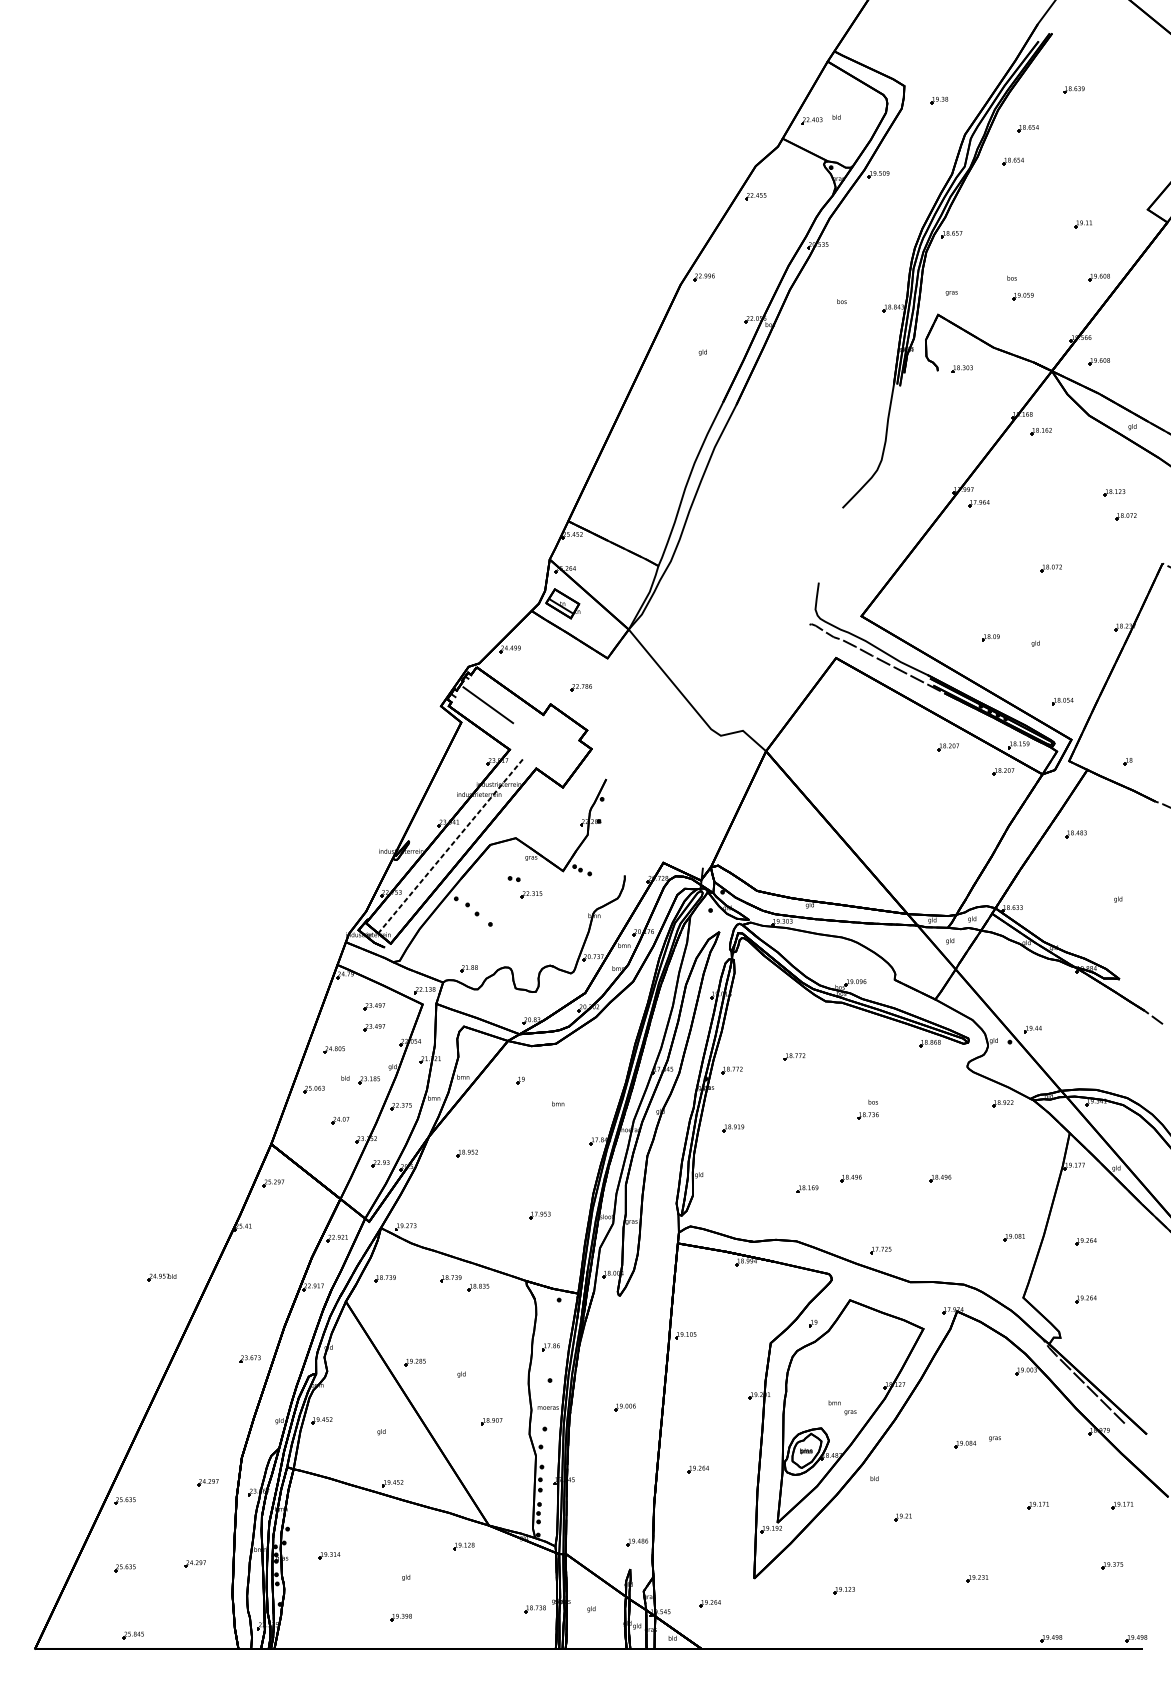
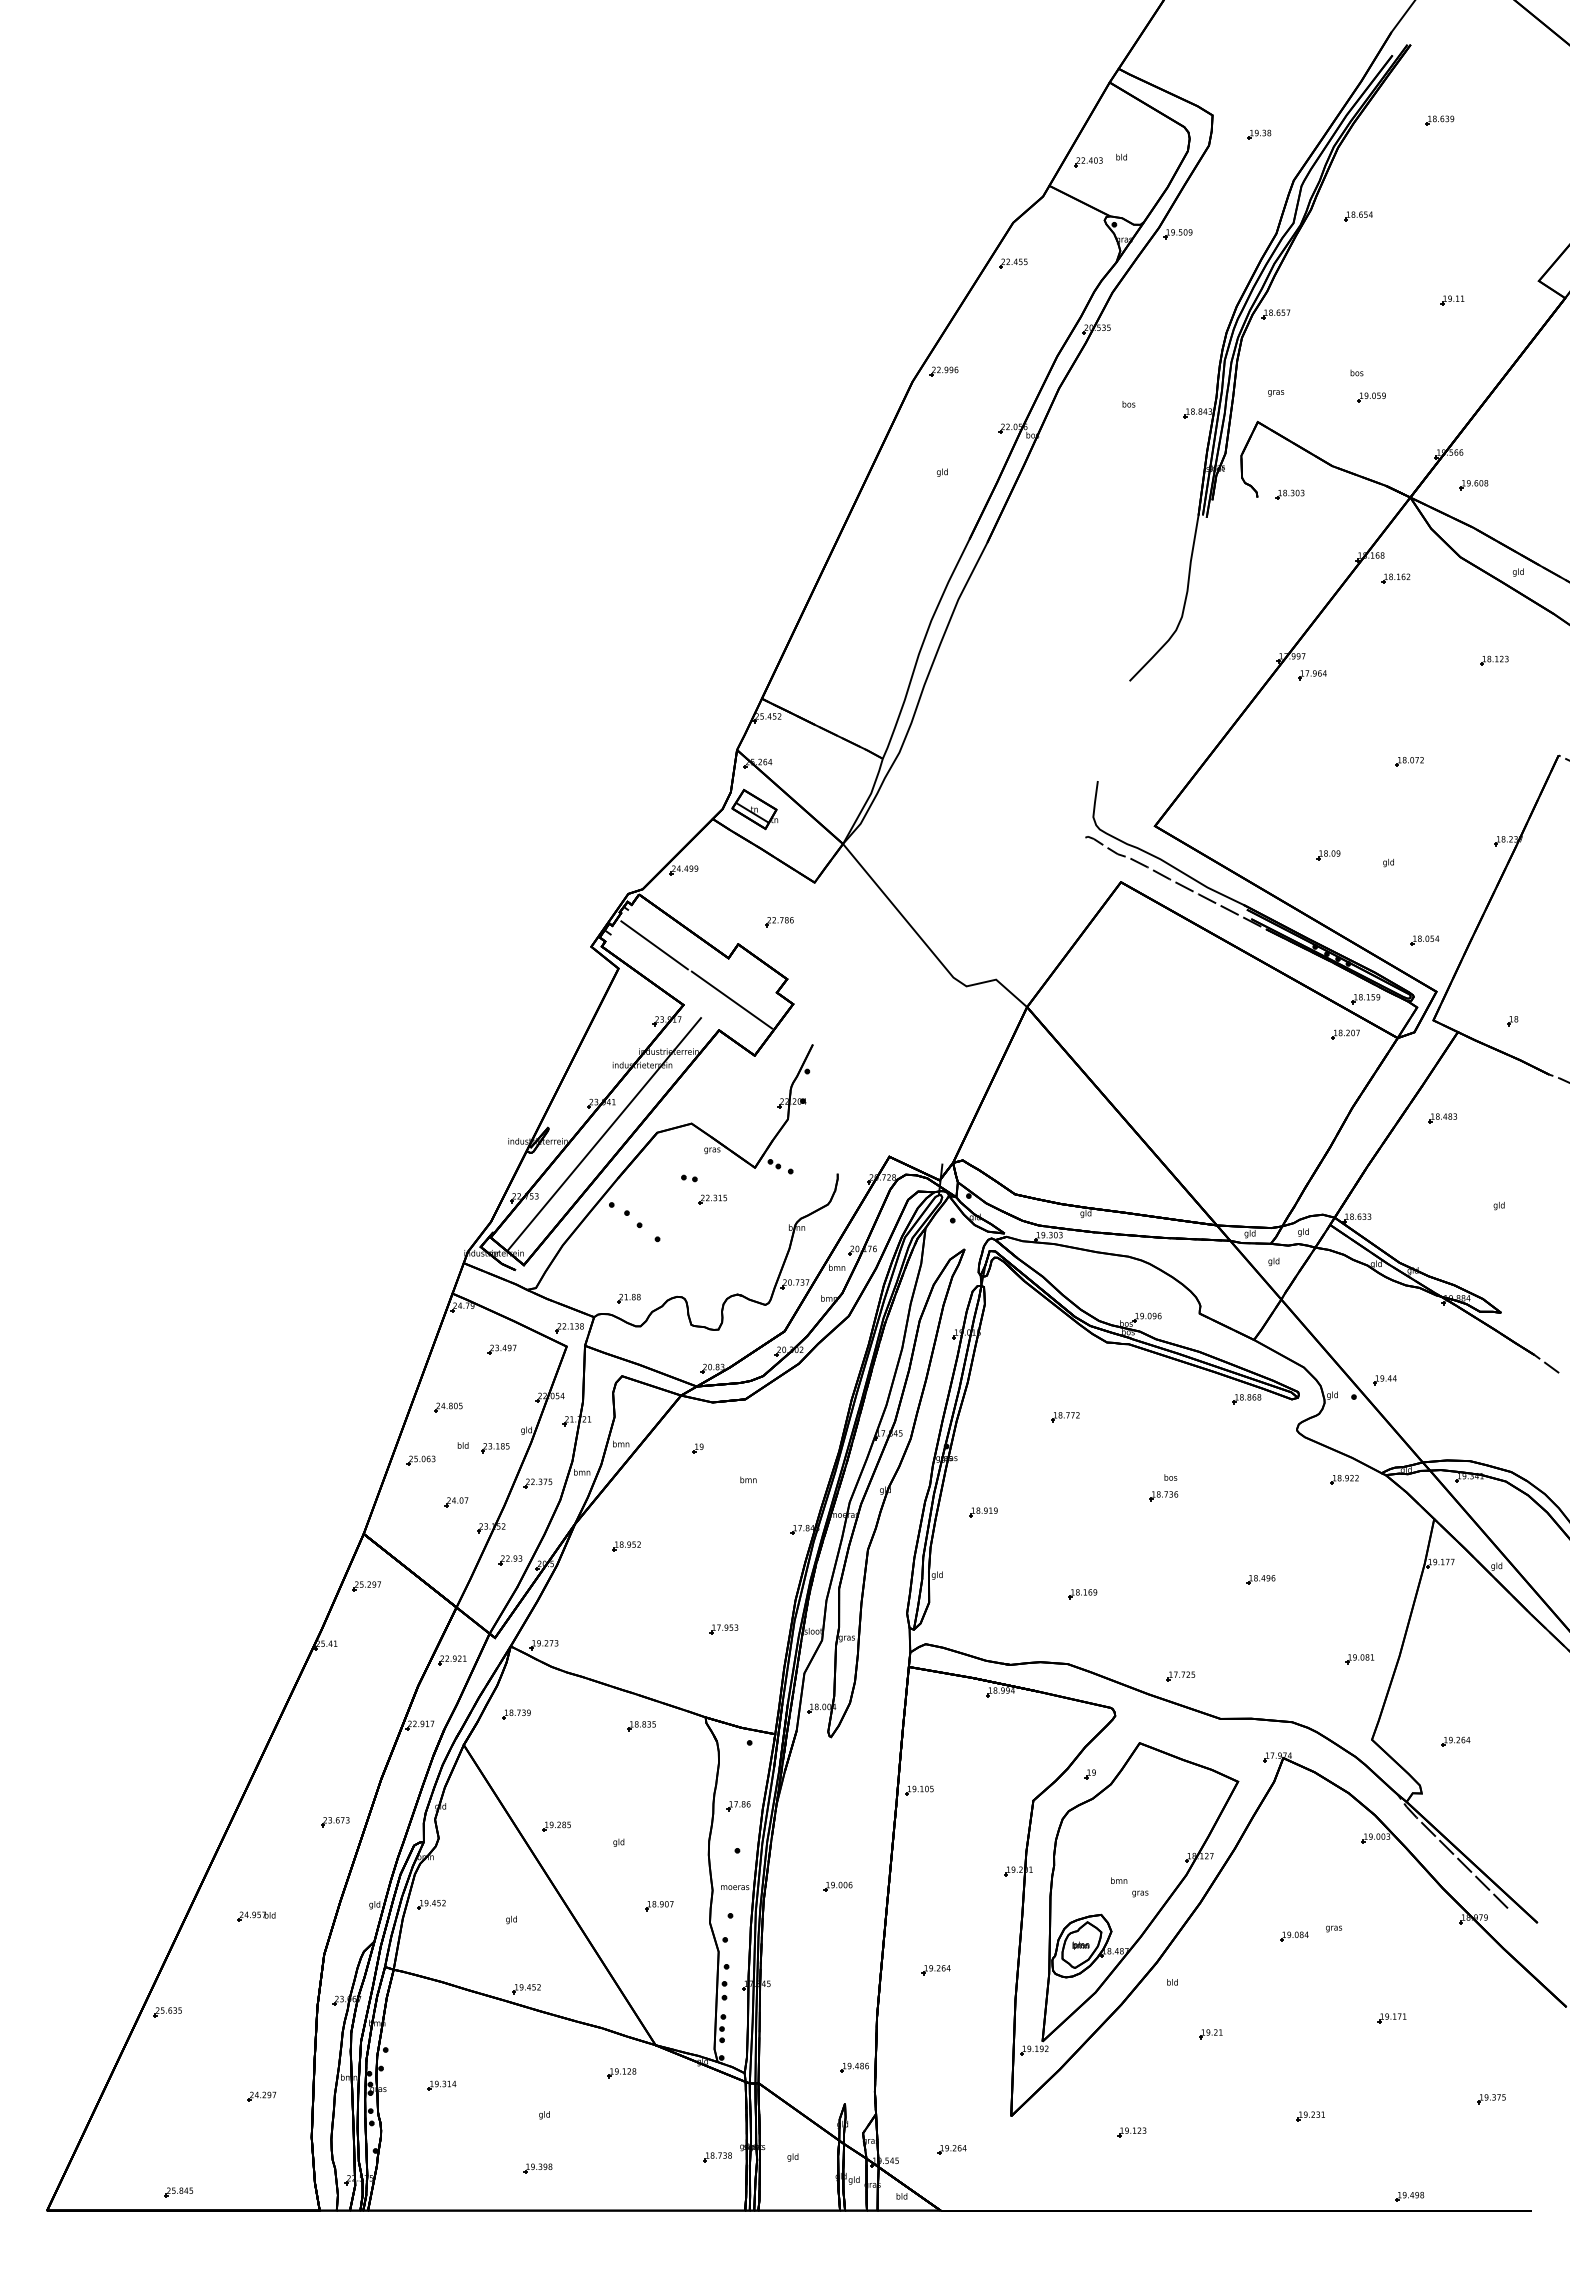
part: (1028, 128) -> (1378, 172), removed
part: (1099, 277) -> (1473, 372), removed
part: (1125, 516) -> (1509, 692), removed
line: (545, 745) -> (731, 999), added
part: (948, 747) -> (1271, 1001), removed
line: (450, 846) -> (604, 1134), dashed -> solid
part: (374, 1027) -> (501, 1377), removed
part: (732, 1070) -> (981, 1435), removed
part: (850, 1178) -> (1140, 1579), removed
part: (1085, 1241) -> (1455, 1664), removed
part: (162, 1277) -> (256, 1916), moved
part: (450, 1278) -> (604, 1714), removed
part: (207, 1482) -> (278, 1987), removed
part: (1122, 1505) -> (1504, 2018), removed
part: (124, 1568) -> (167, 2102), removed
part: (1136, 1638) -> (1523, 2196), removed

